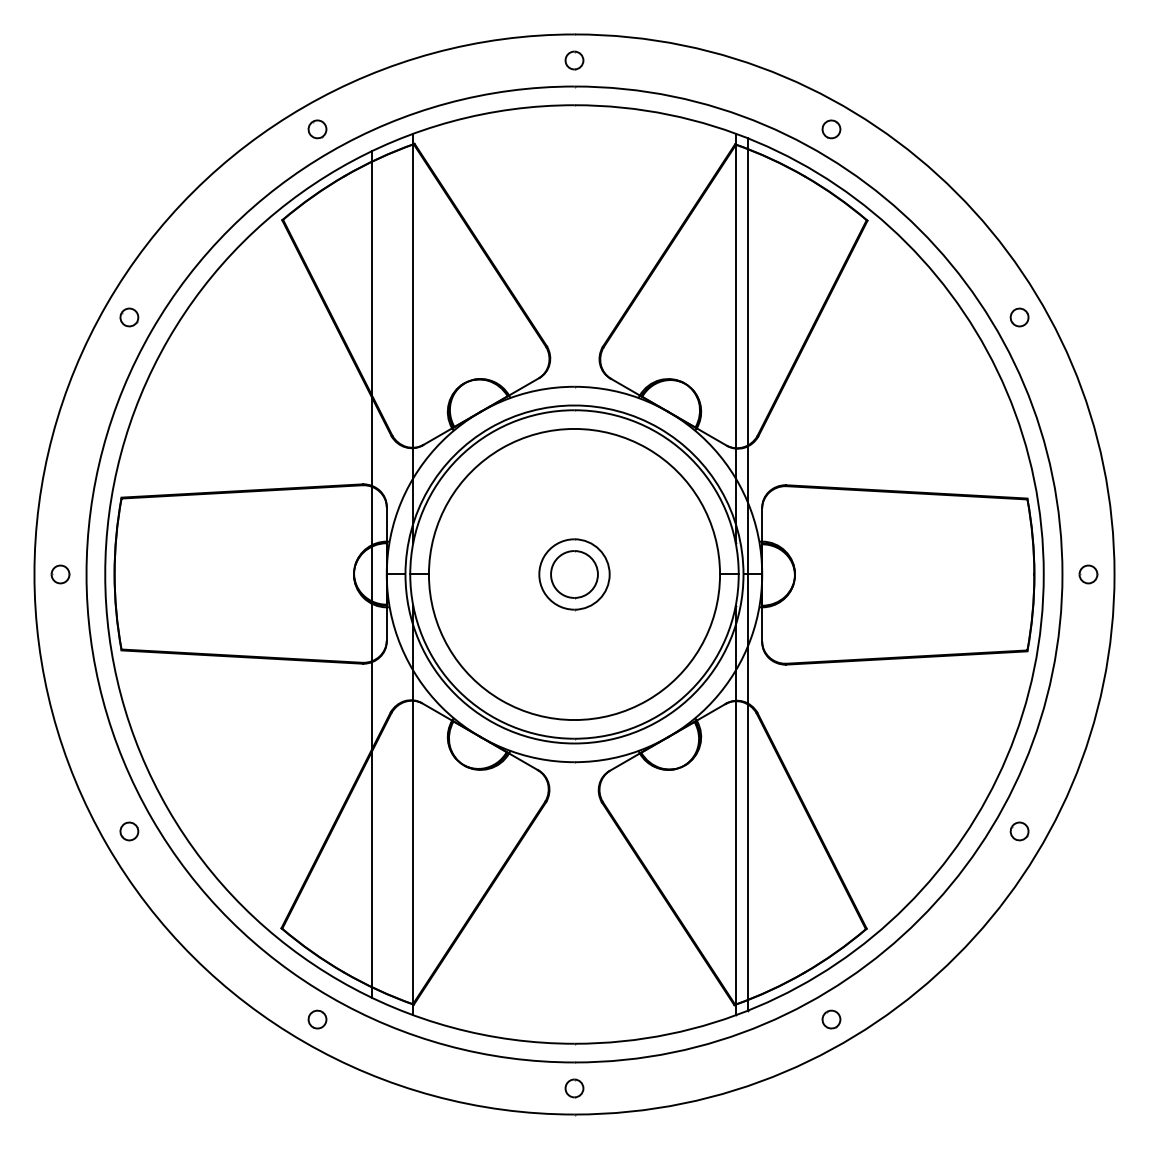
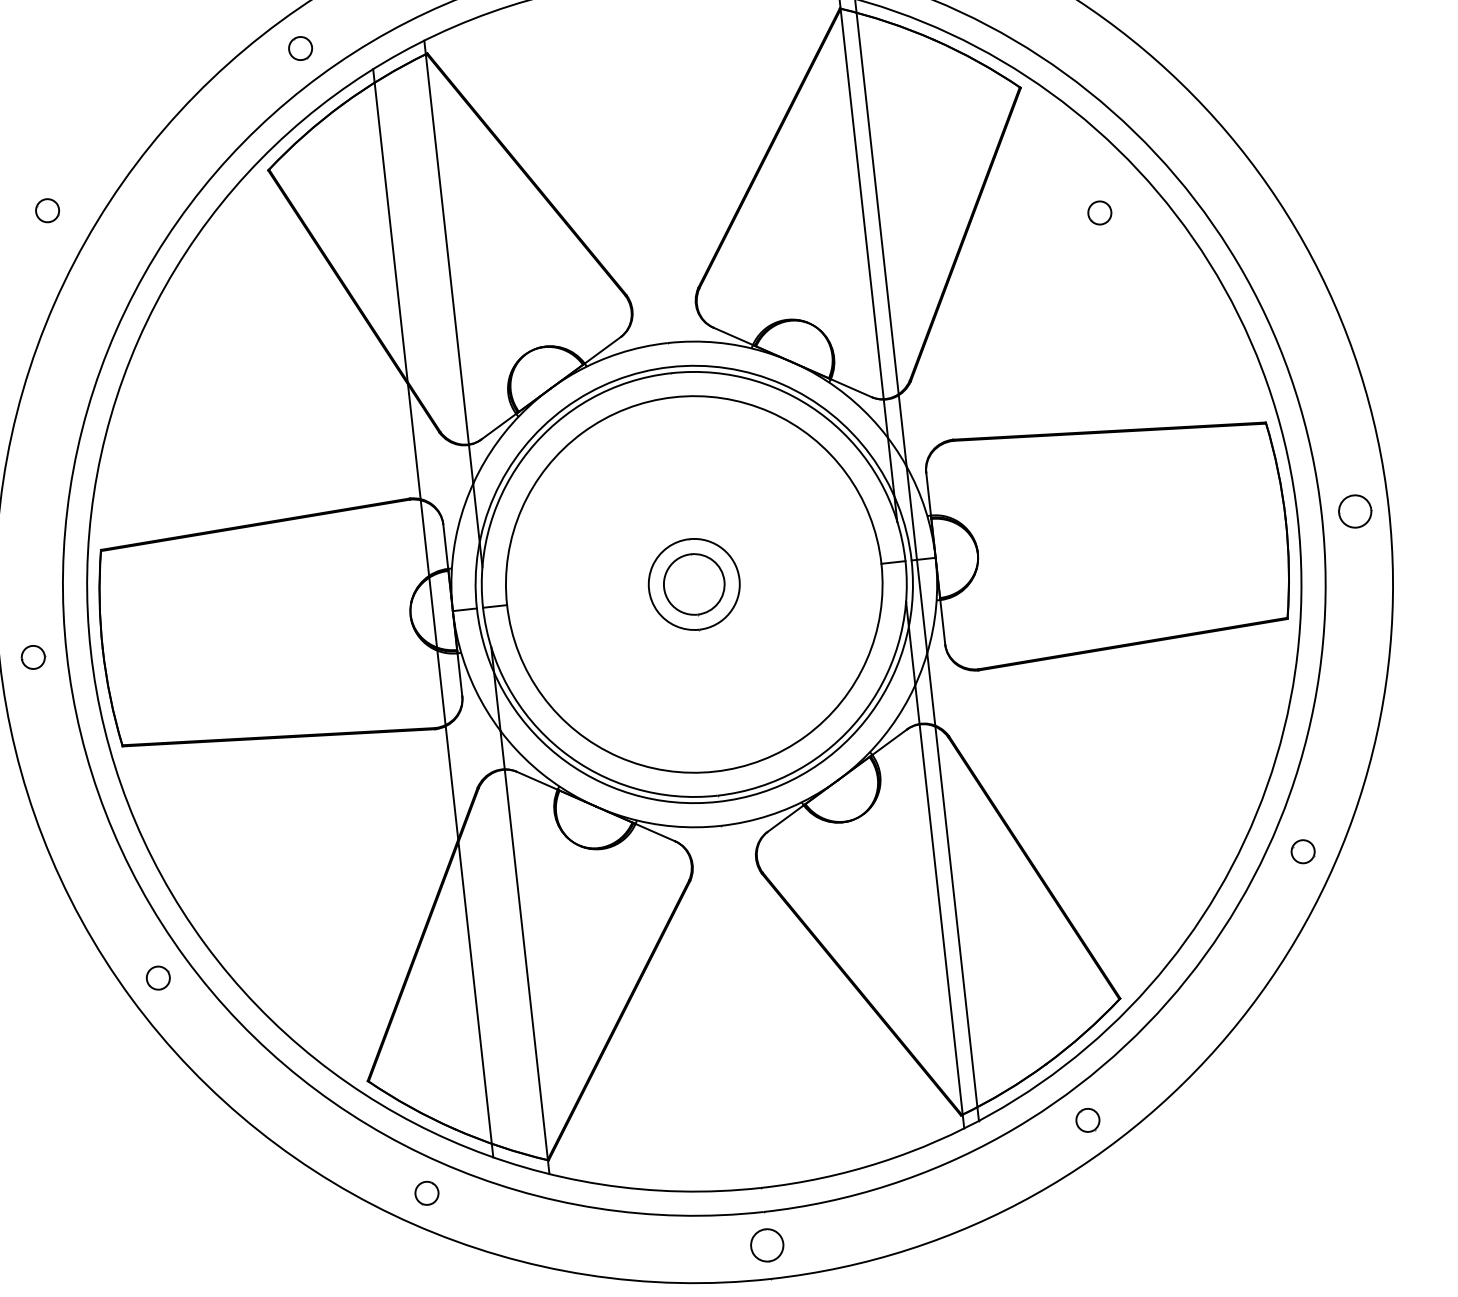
part: (129, 317) -> (47, 210), moved
part: (1019, 317) -> (1099, 212), moved
part: (1088, 574) -> (1355, 511), size x1.4
part: (574, 1088) -> (767, 1245), size x1.4

